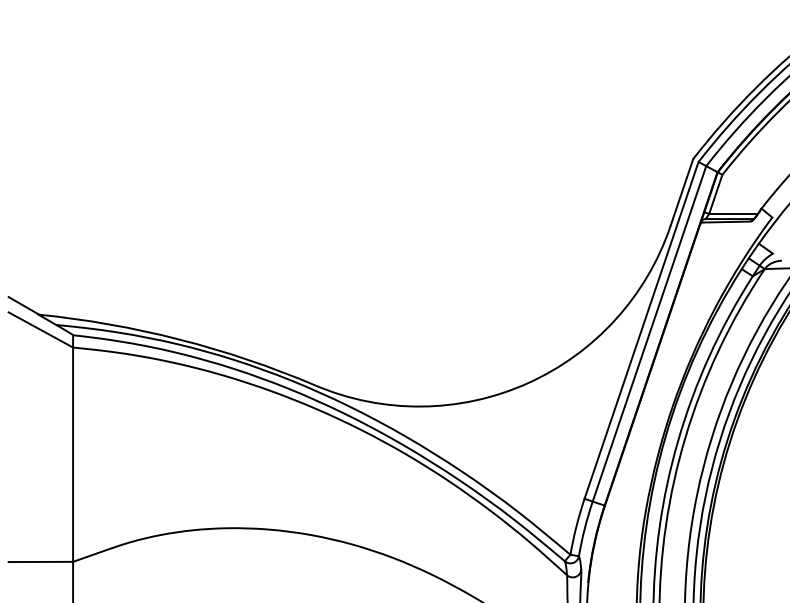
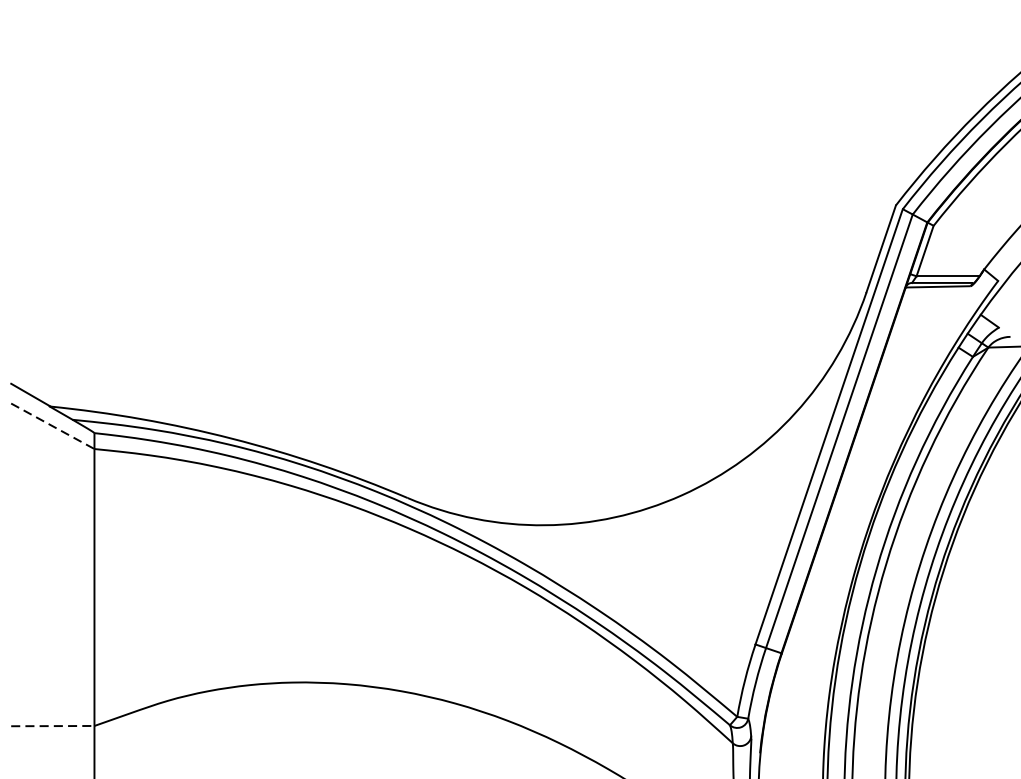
line: (40, 329) -> (52, 425), solid -> dashed
line: (41, 561) -> (53, 725), solid -> dashed

